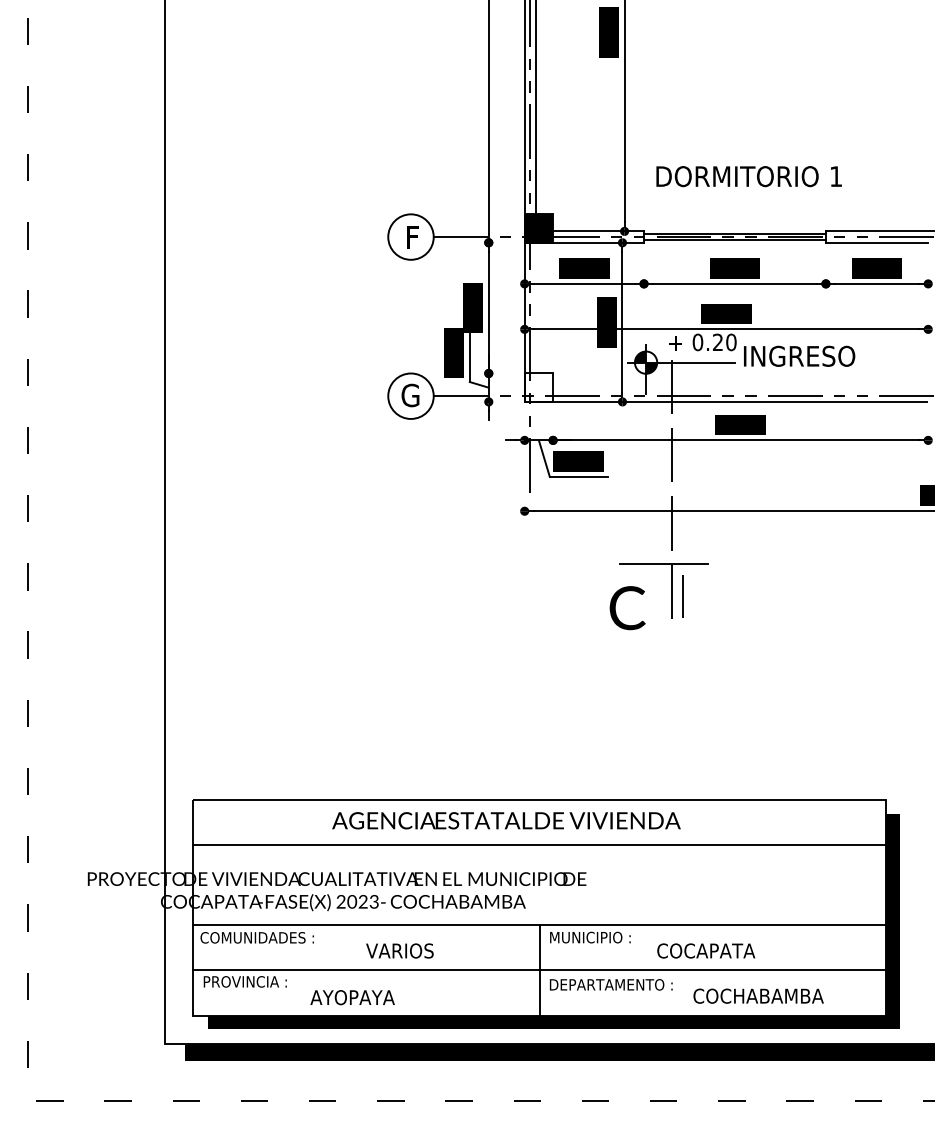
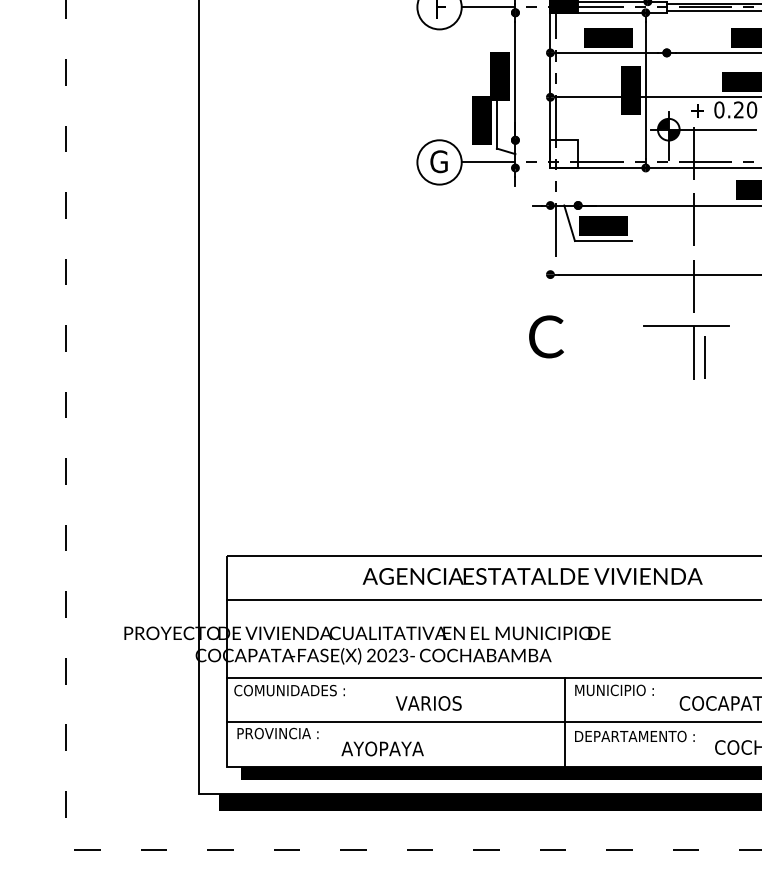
text: (627, 608) -> (546, 337), moved

